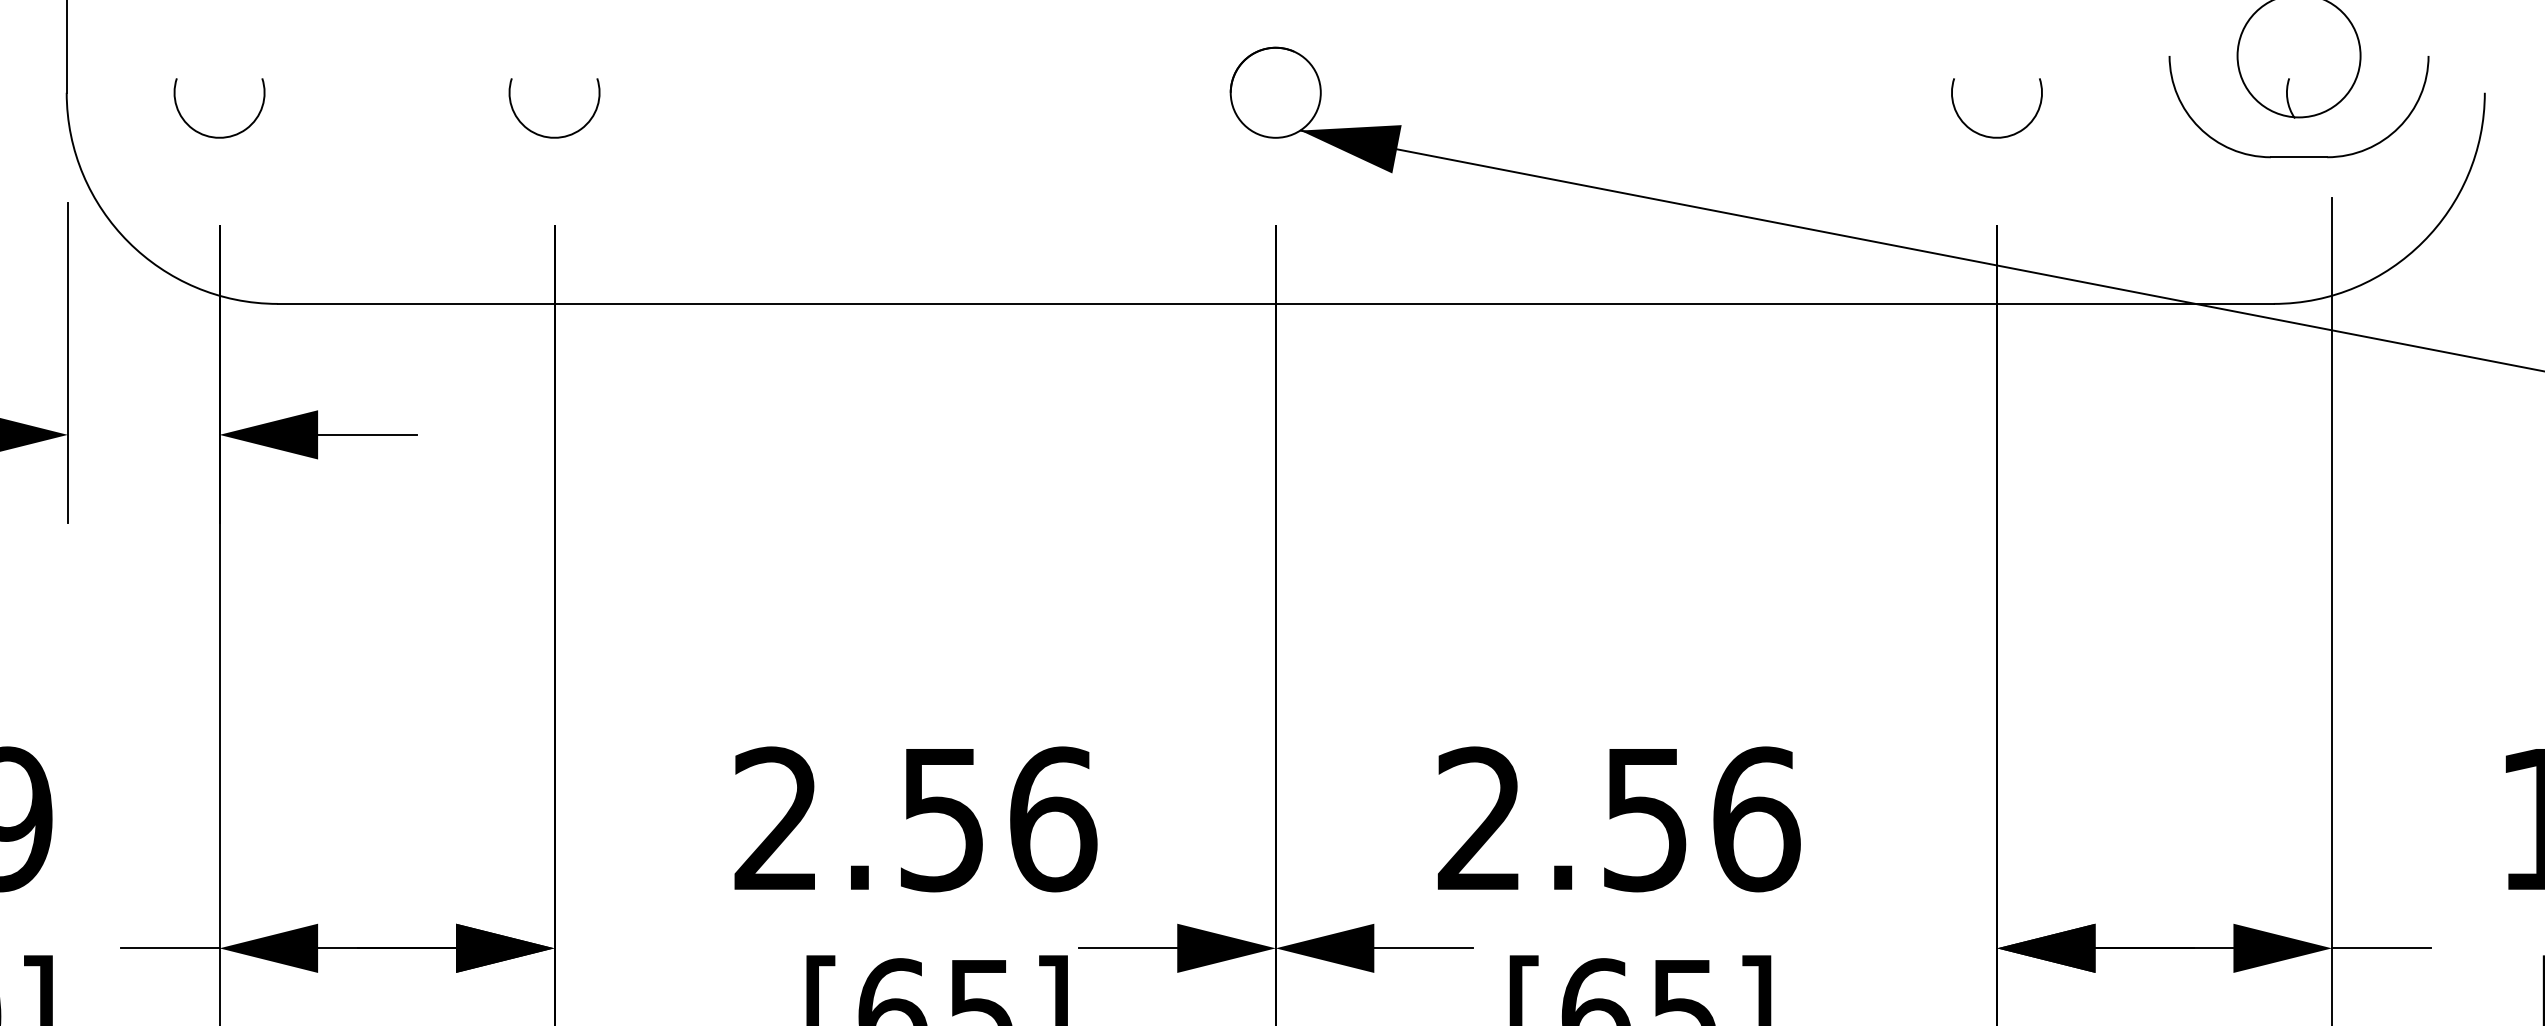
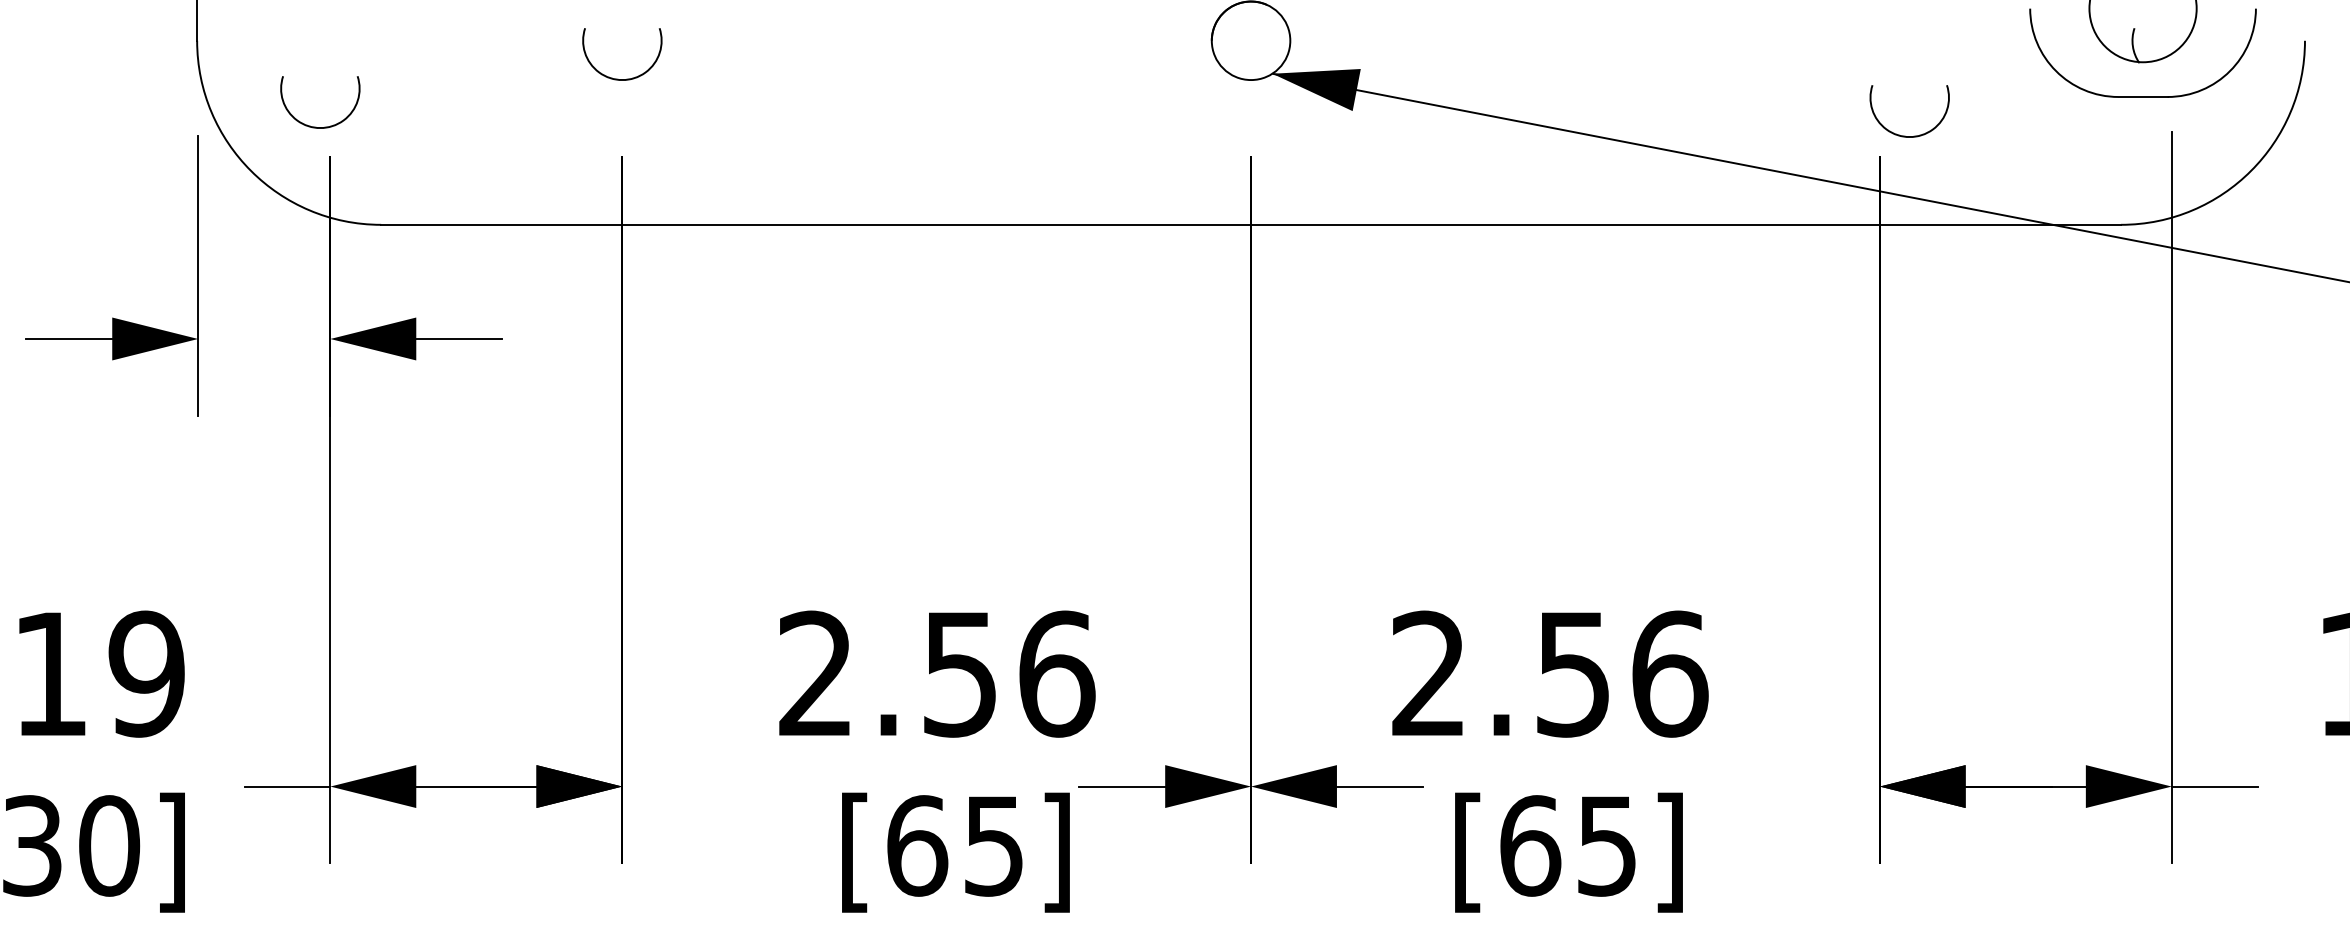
arc: (215, 136) -> (316, 126), moved
arc: (1992, 136) -> (1905, 135), moved

